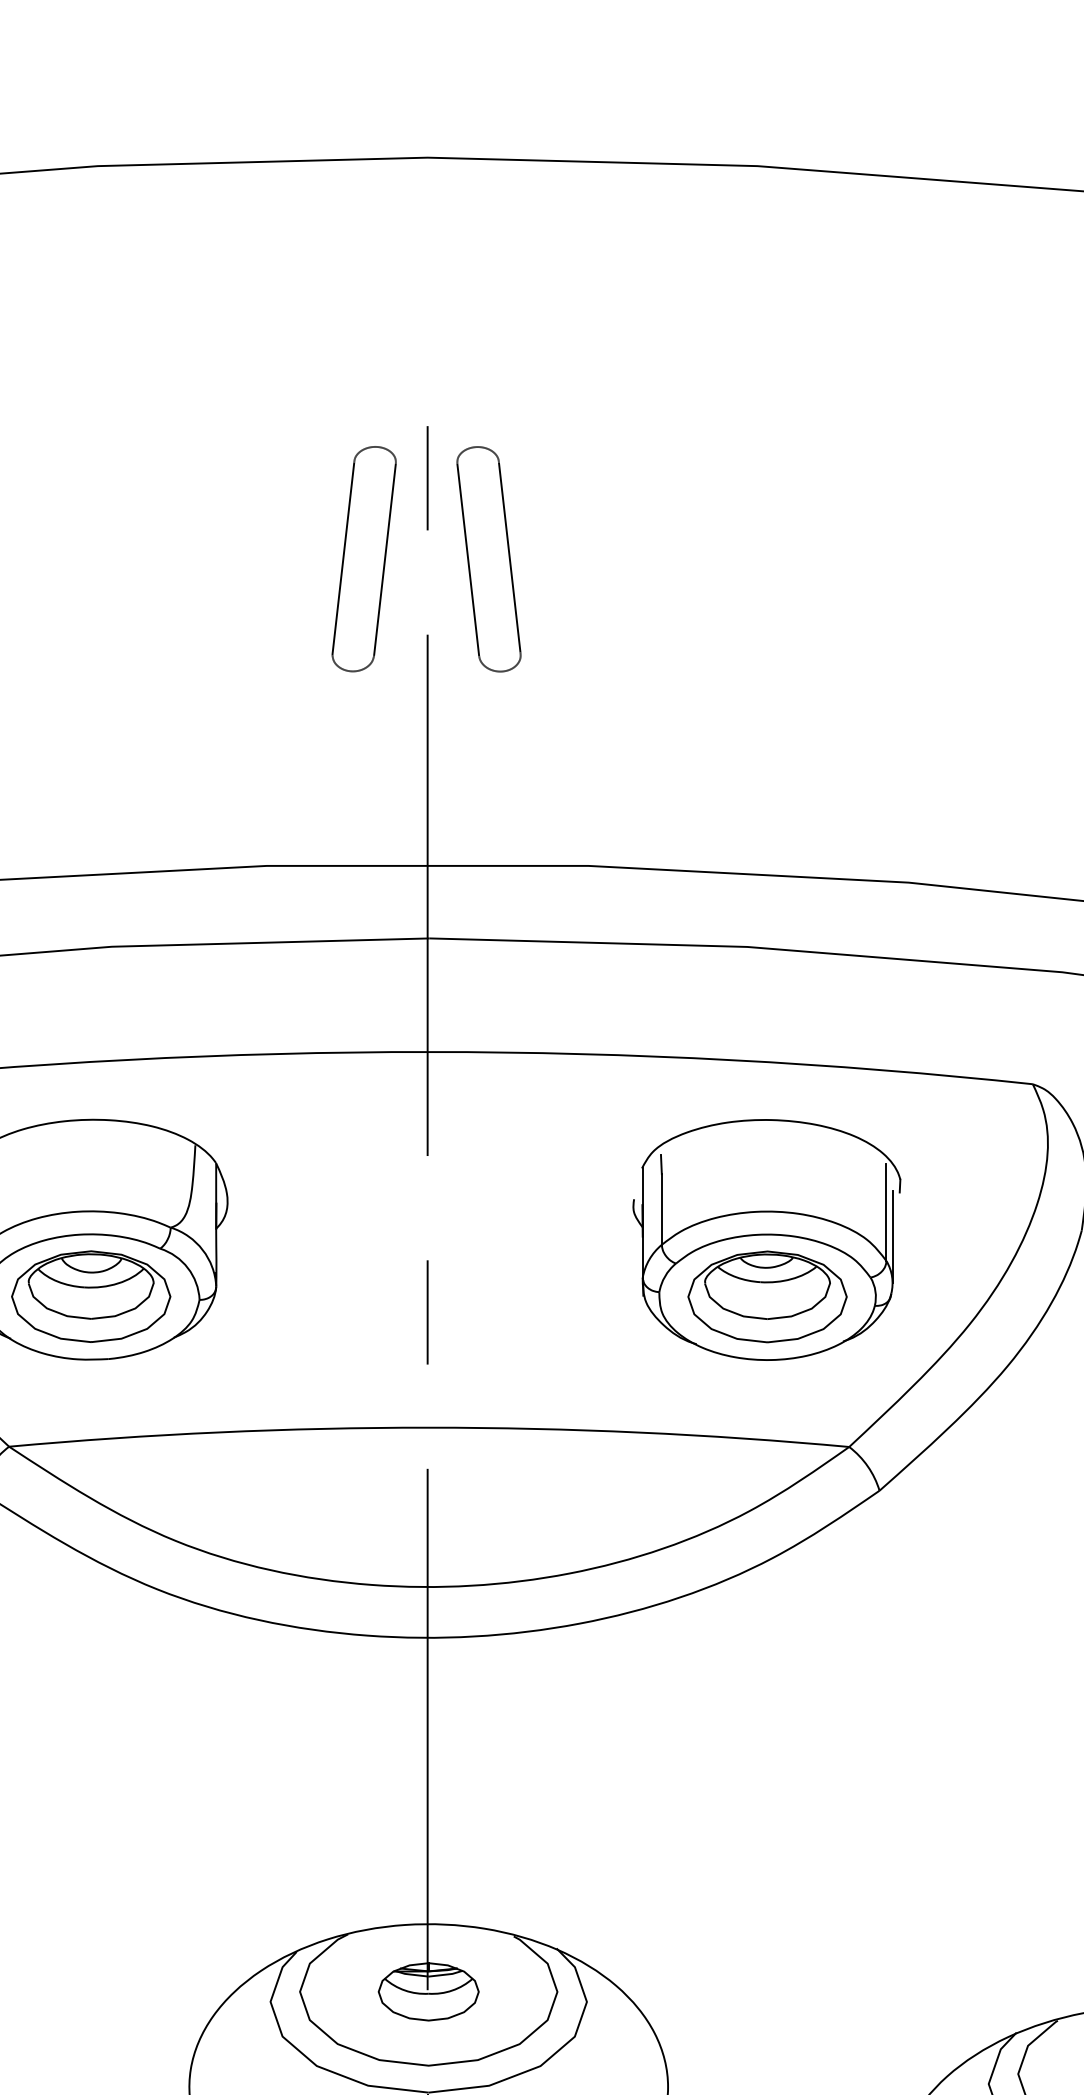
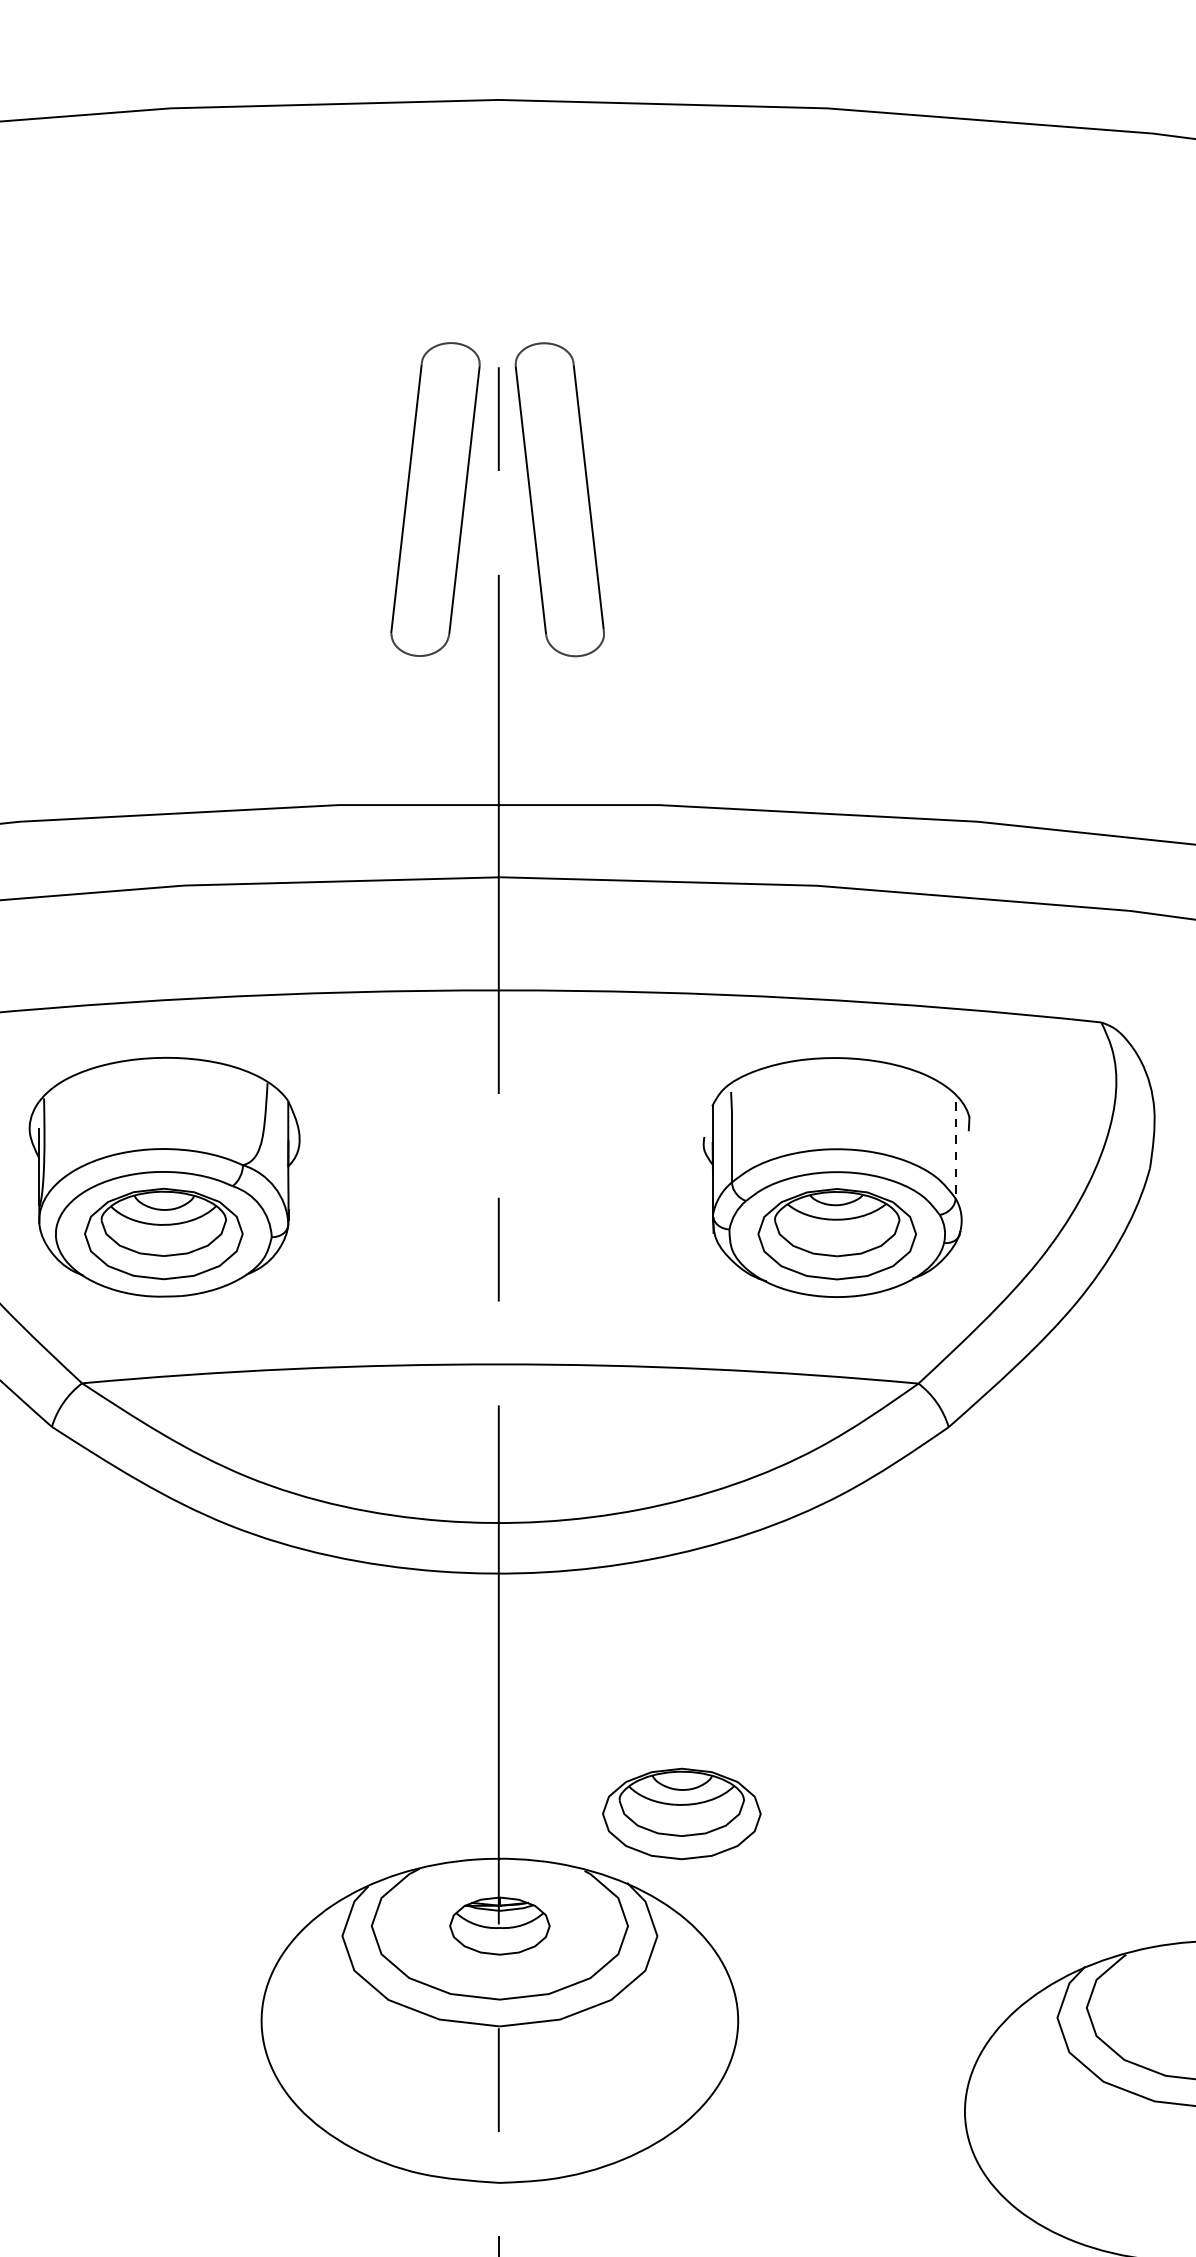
part: (364, 558) -> (435, 499), size x1.4
part: (488, 558) -> (559, 499), size x1.4
line: (886, 1212) -> (955, 1150), solid -> dashed
line: (892, 1236) -> (961, 1174), removed
part: (611, 1878) -> (681, 1813), added

